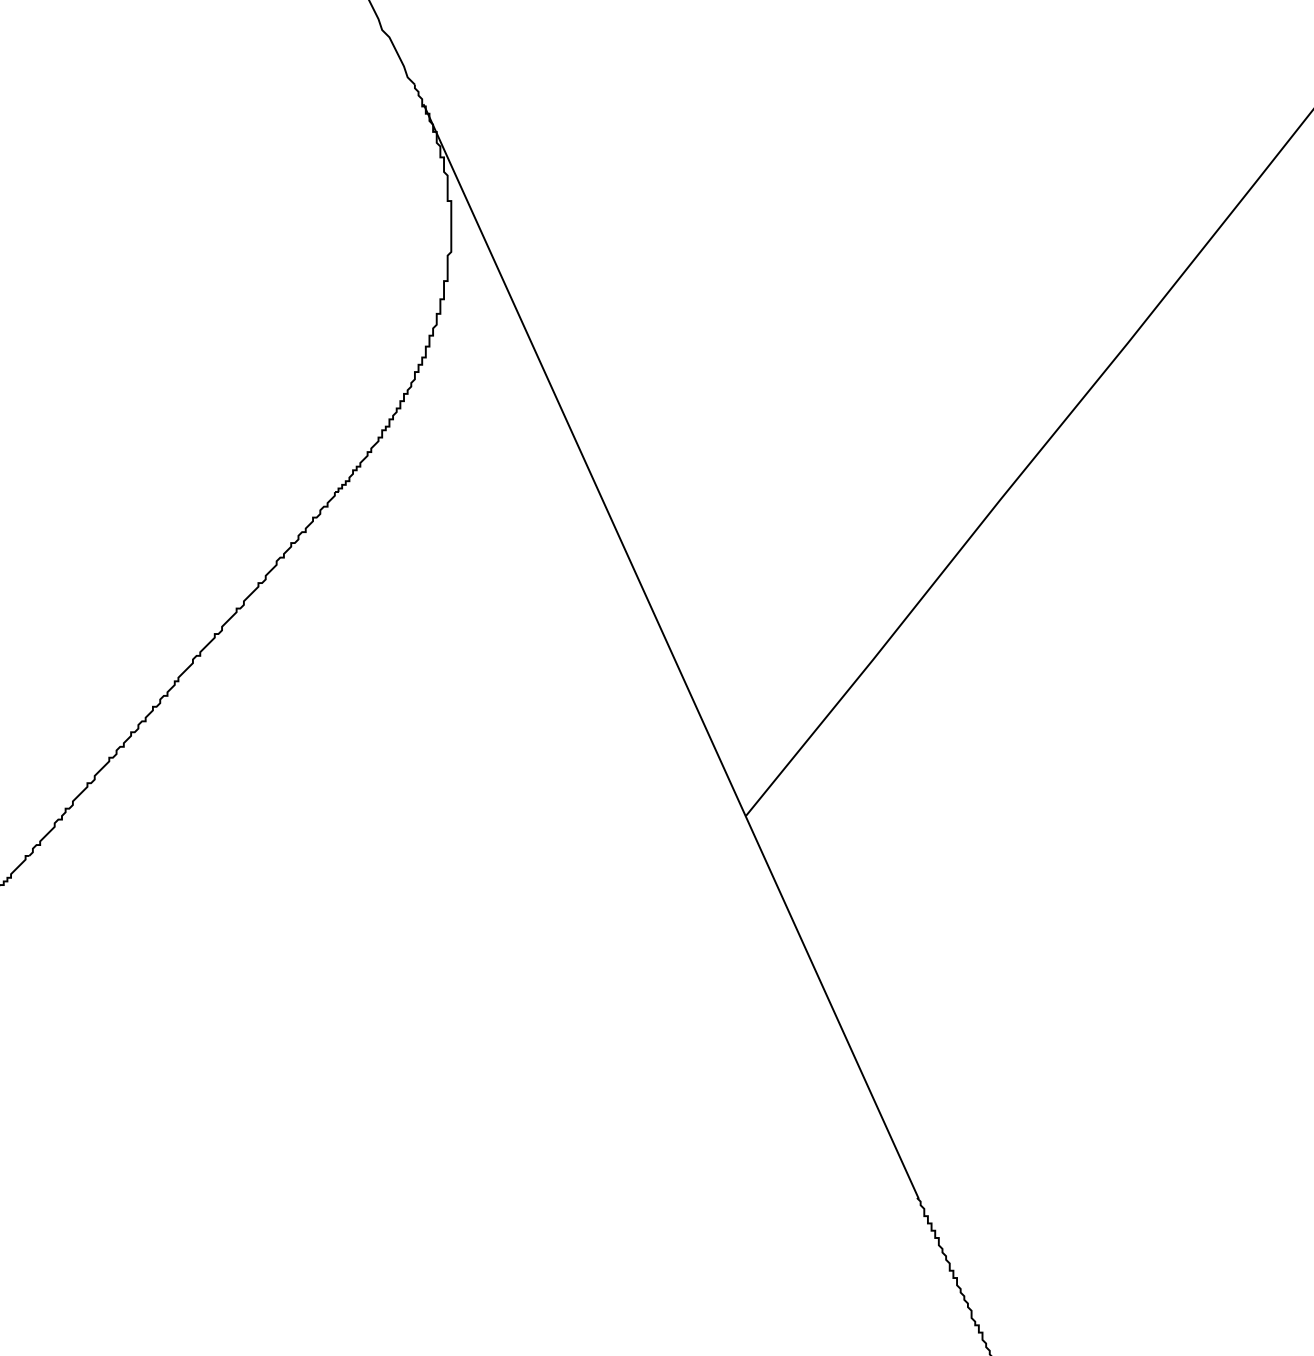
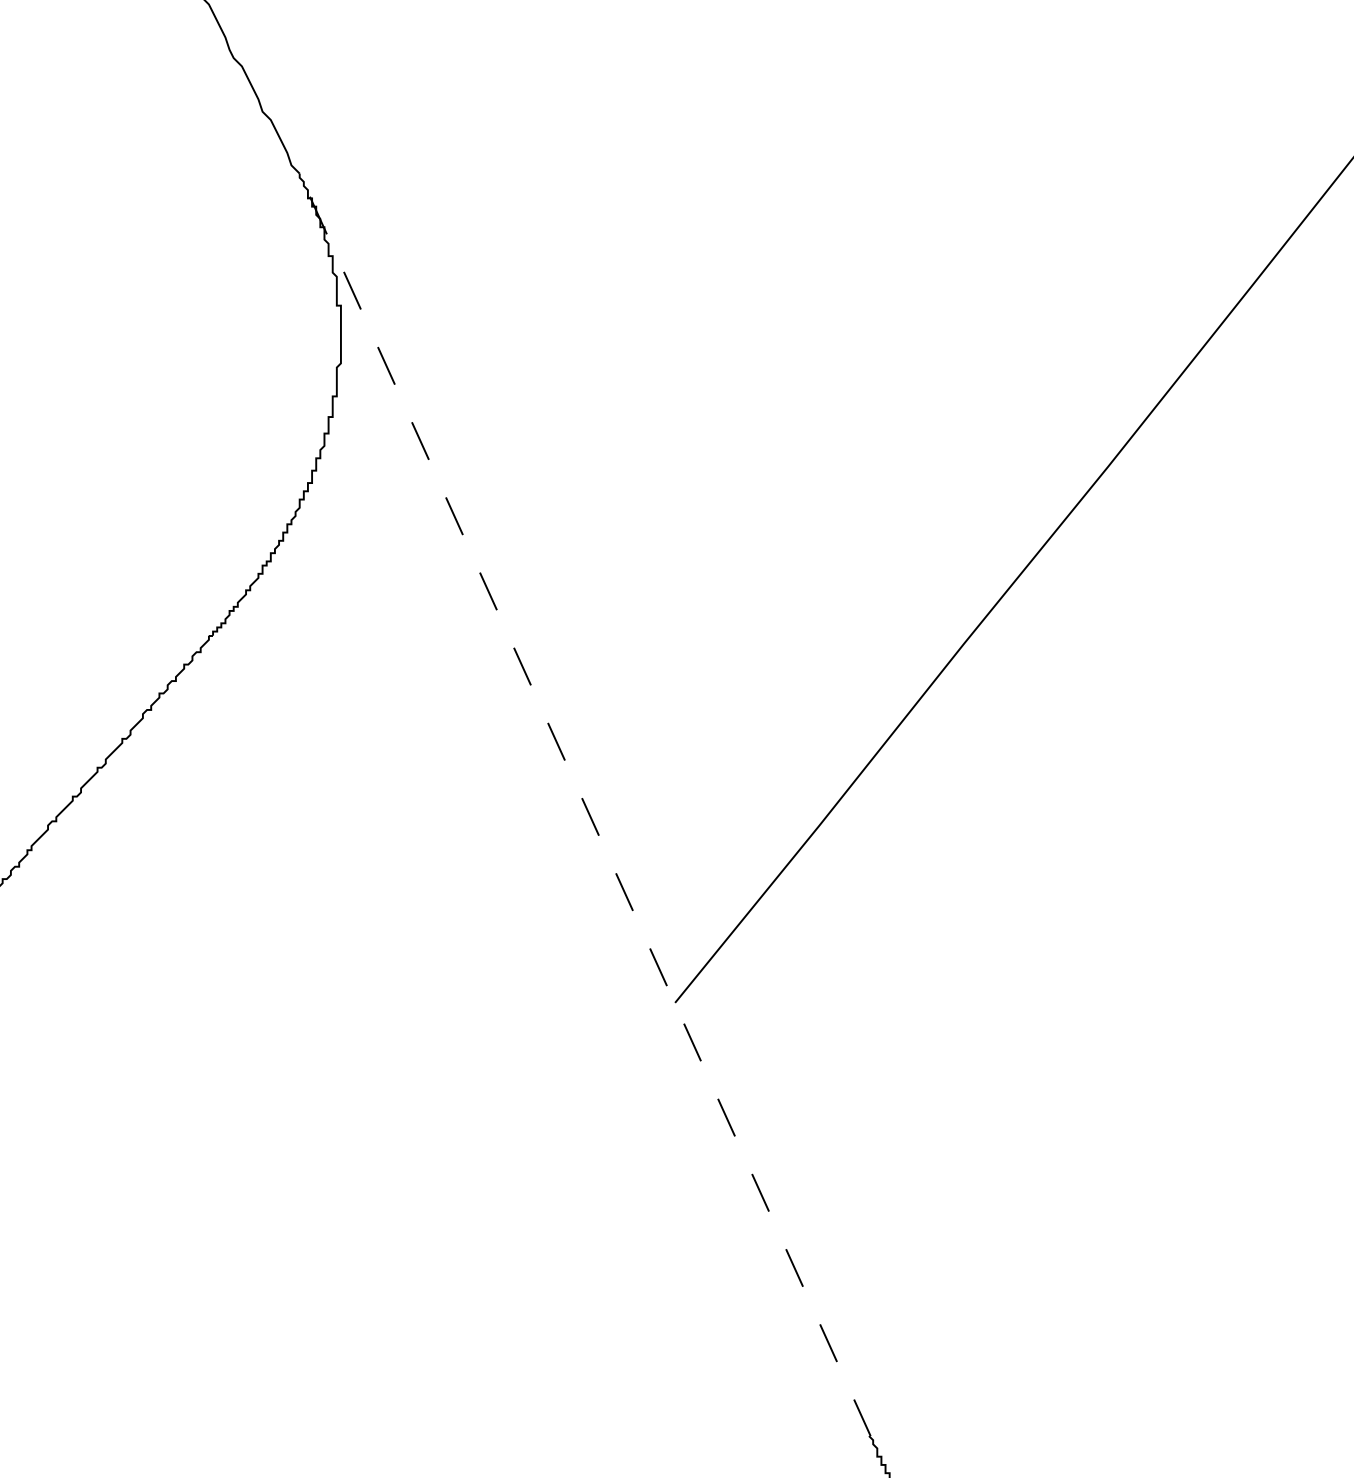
line: (671, 651) -> (590, 816), solid -> dashed

